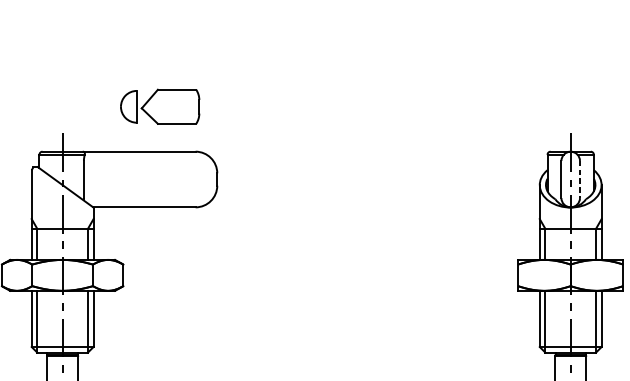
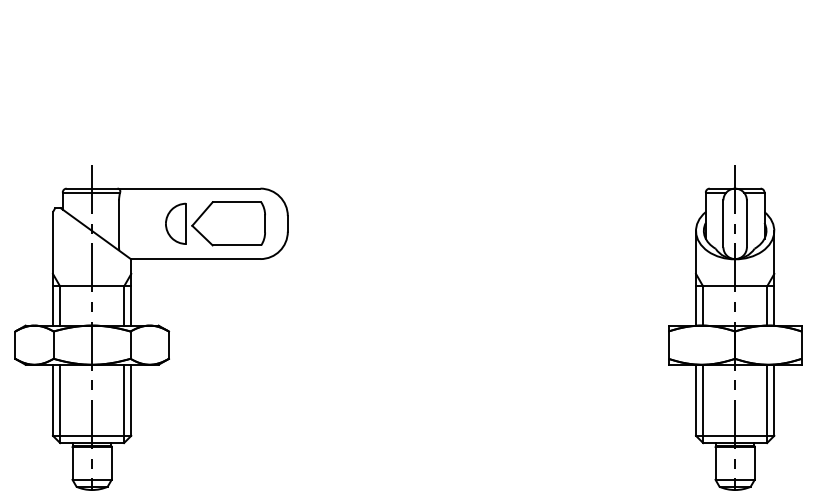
part: (160, 106) -> (215, 223), moved
line: (579, 180) -> (746, 224), dashed -> solid

